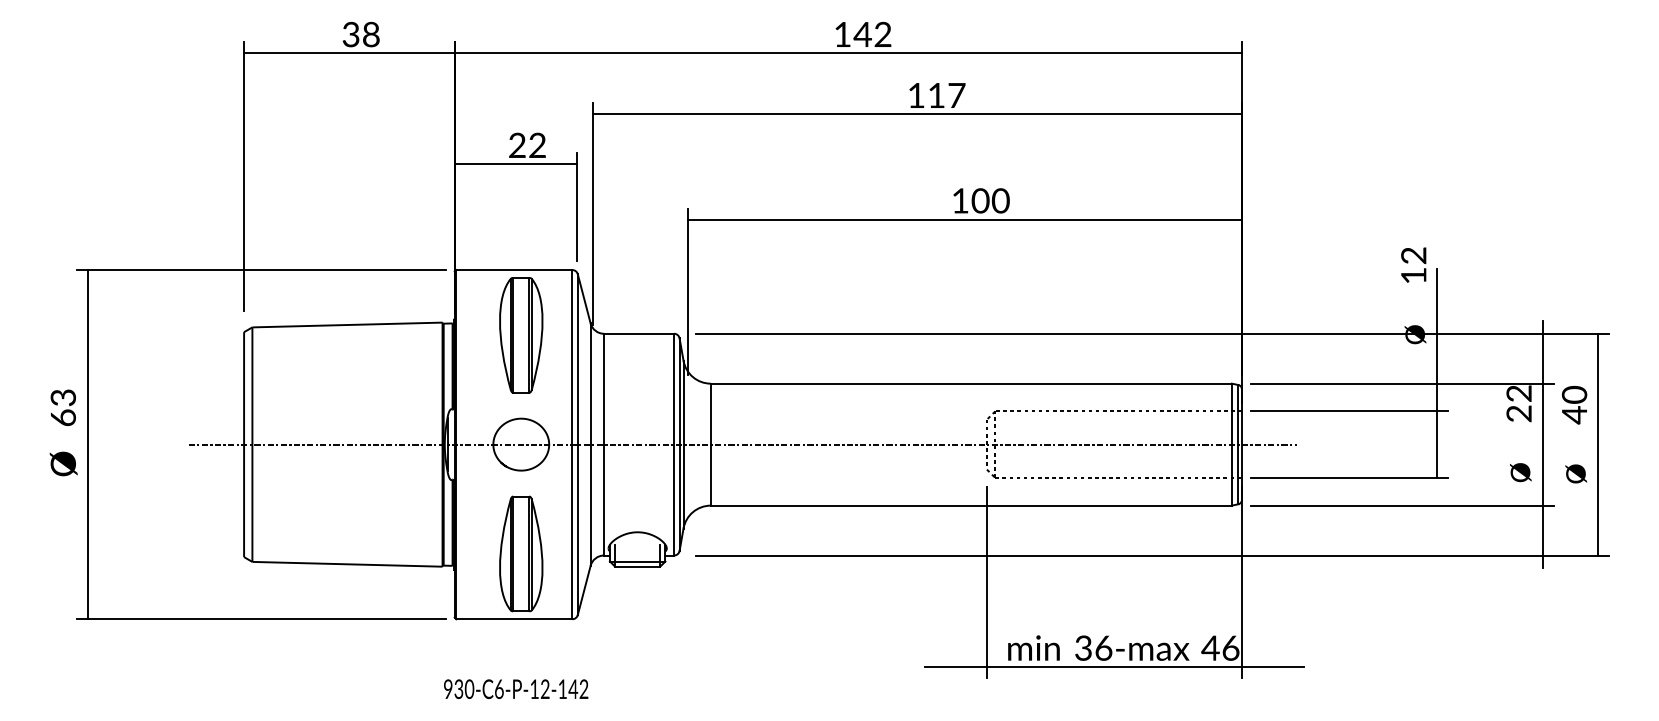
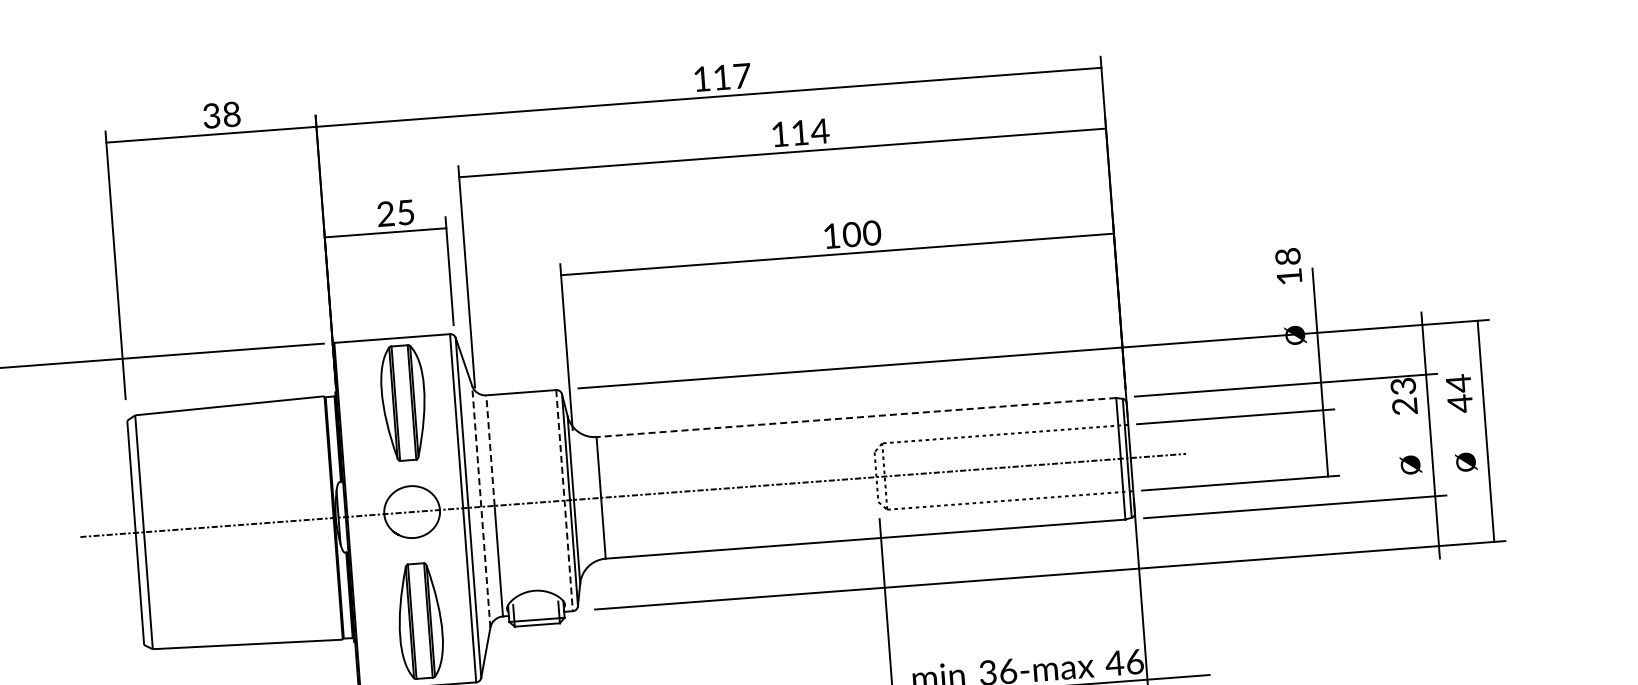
text: (872, 33) -> (731, 75), 142 -> 117
text: (956, 95) -> (819, 131), 117 -> 114
text: (537, 145) -> (405, 212), 22 -> 25
text: (1414, 255) -> (1288, 256), 12 -> 18
line: (971, 383) -> (856, 417), solid -> dashed
line: (604, 388) -> (490, 449), solid -> dashed
text: (1520, 393) -> (1404, 386), 22 -> 23
text: (1574, 394) -> (1458, 383), 40 -> 44
line: (590, 444) -> (481, 506), solid -> dashed
line: (674, 444) -> (564, 500), solid -> dashed

